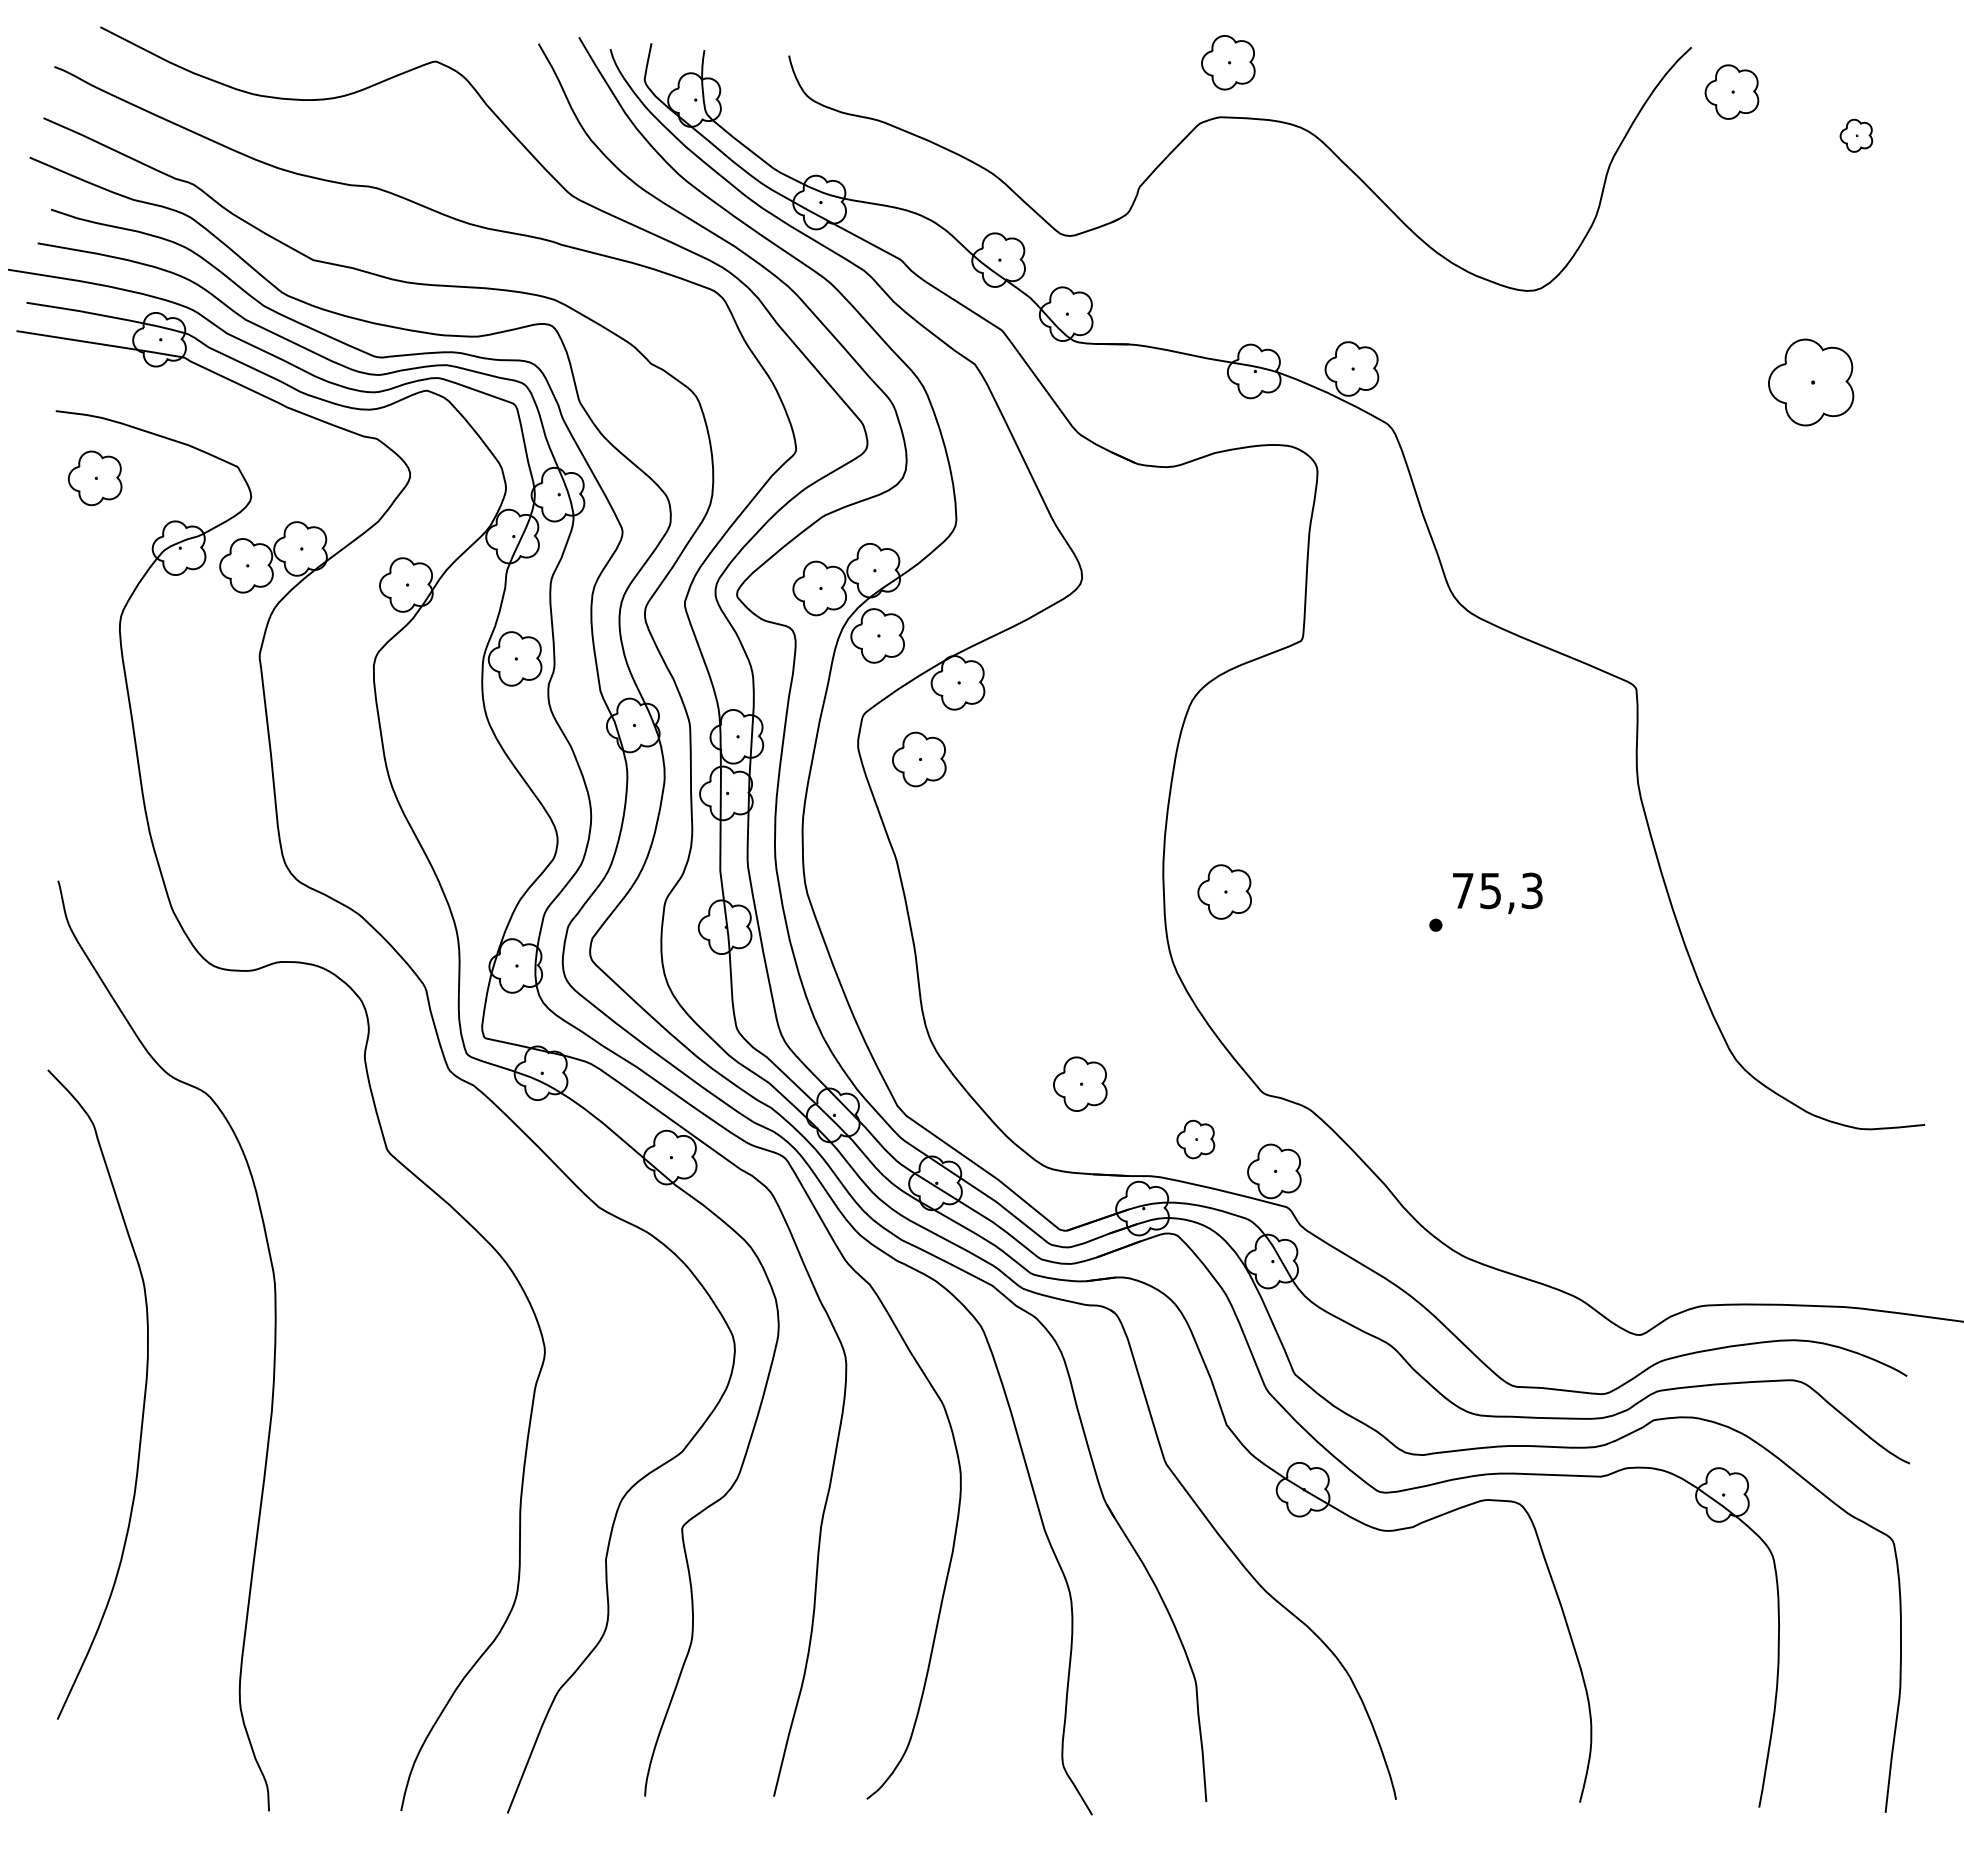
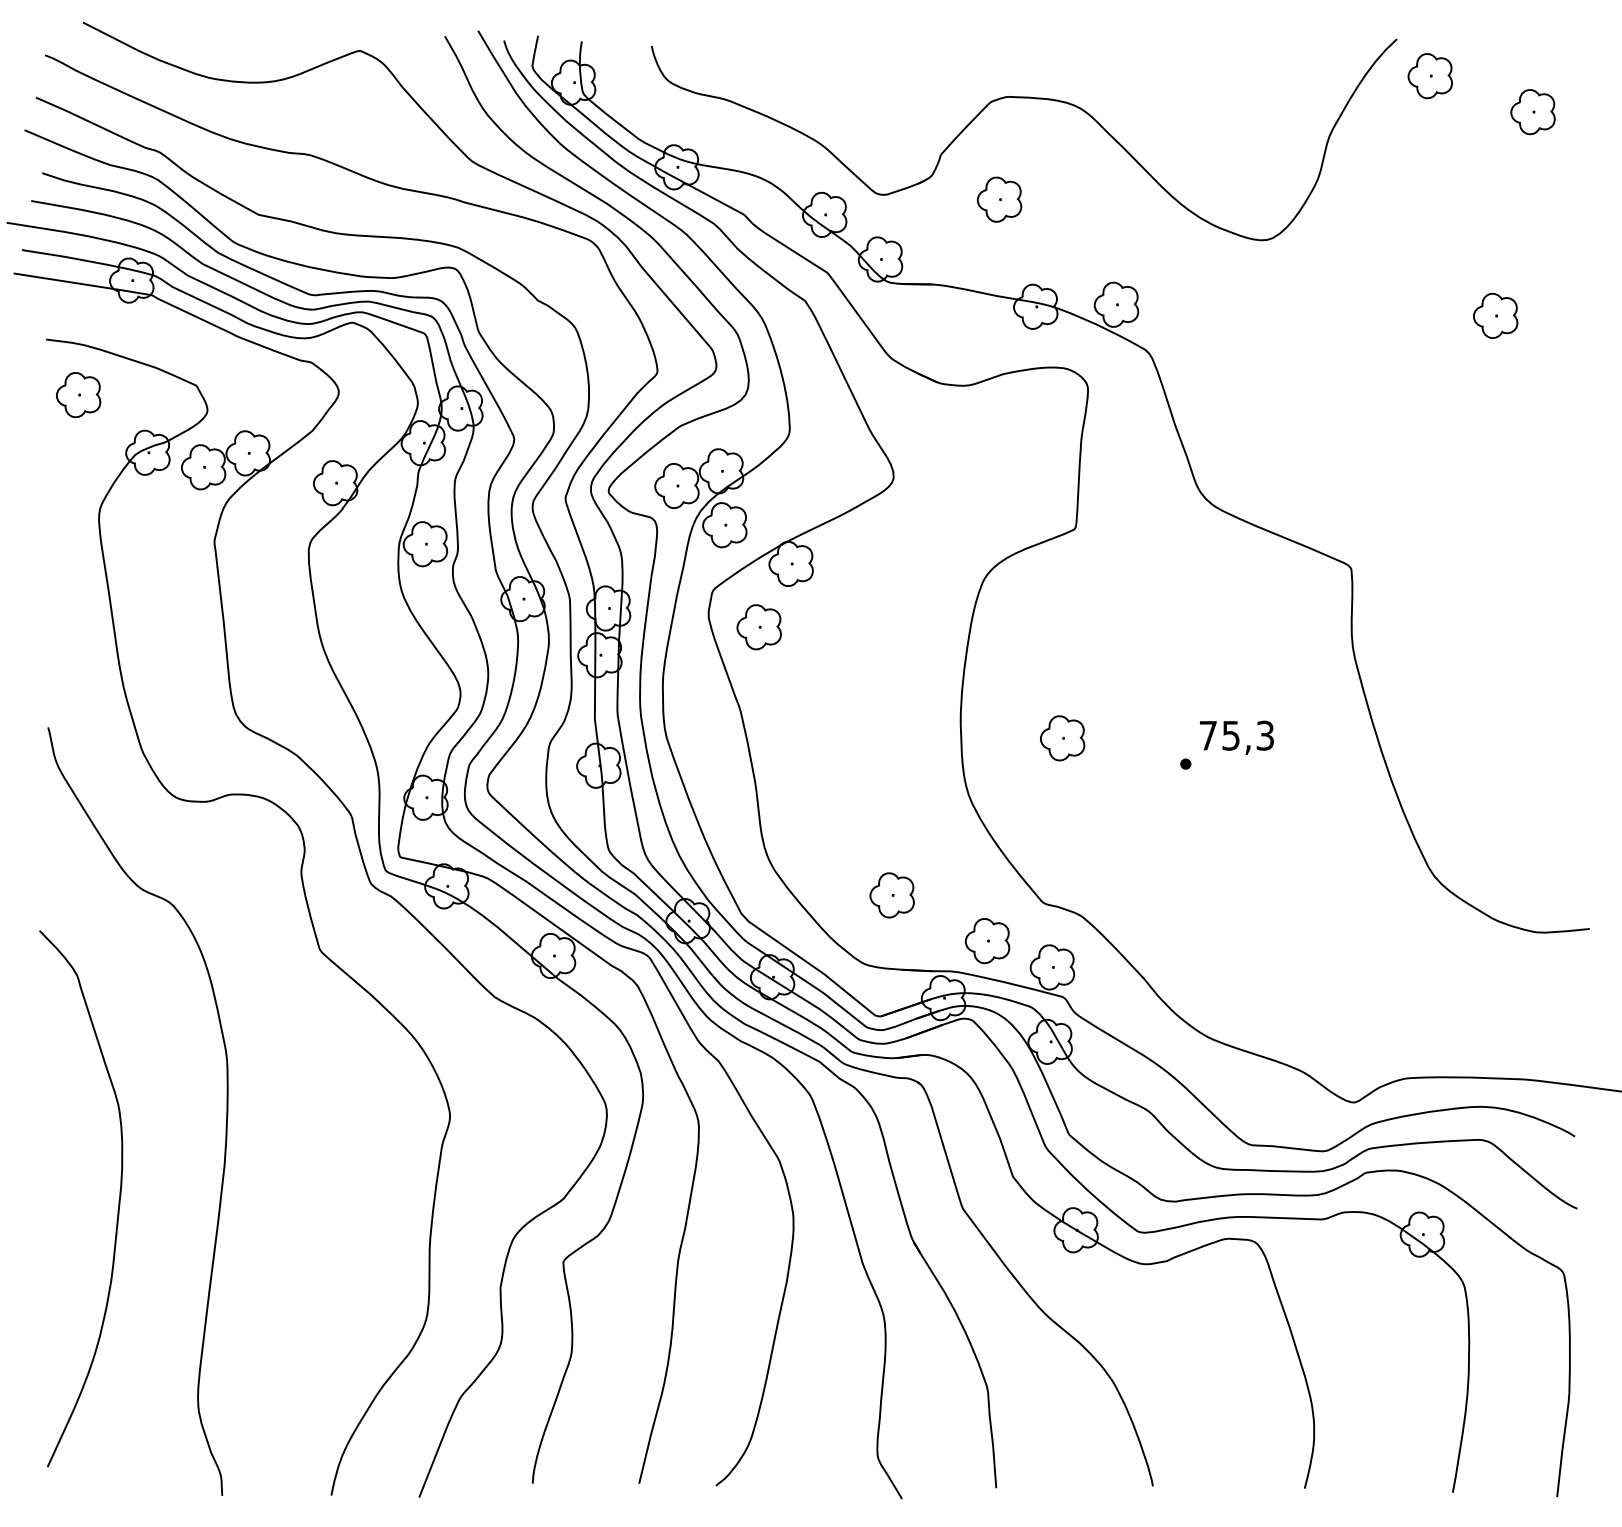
part: (1228, 62) -> (999, 199), moved
part: (1856, 135) -> (1533, 111), size x1.67
part: (1810, 382) -> (1495, 315), size x0.62
part: (1224, 891) -> (1062, 737), moved
part: (1195, 1139) -> (987, 941), size x1.43
curve: (143, 1398) -> (118, 1201), moved

